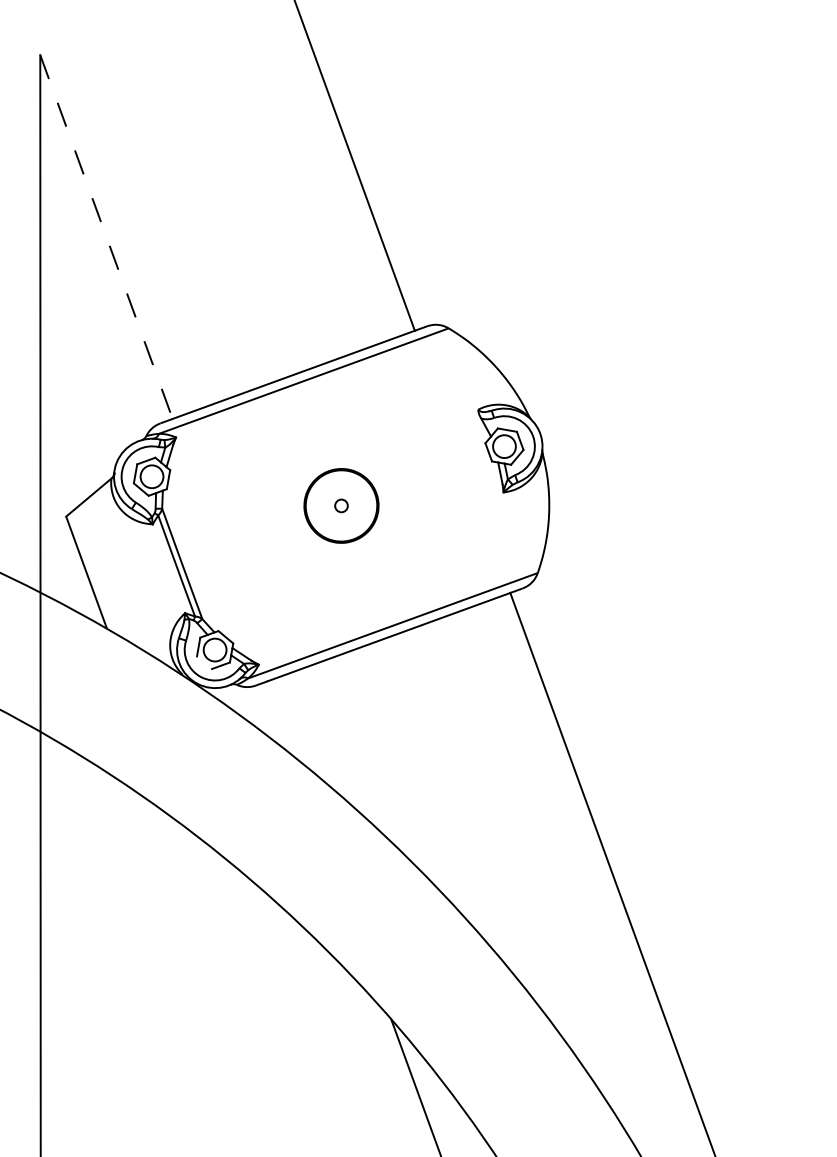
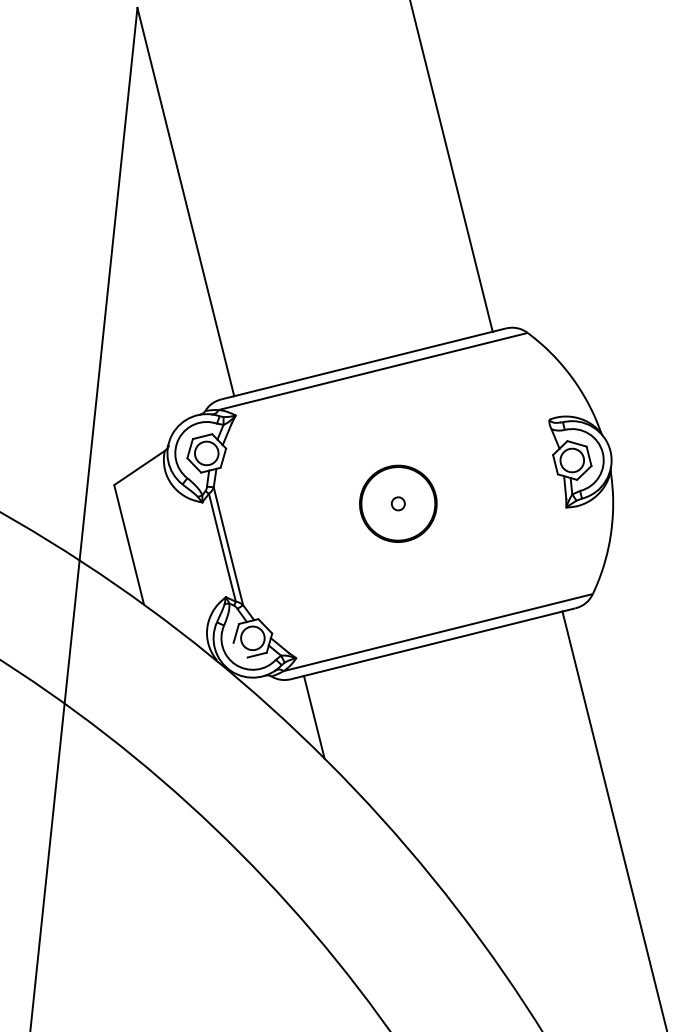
line: (106, 237) -> (185, 202), dashed -> solid
line: (282, 719) -> (314, 716), added

